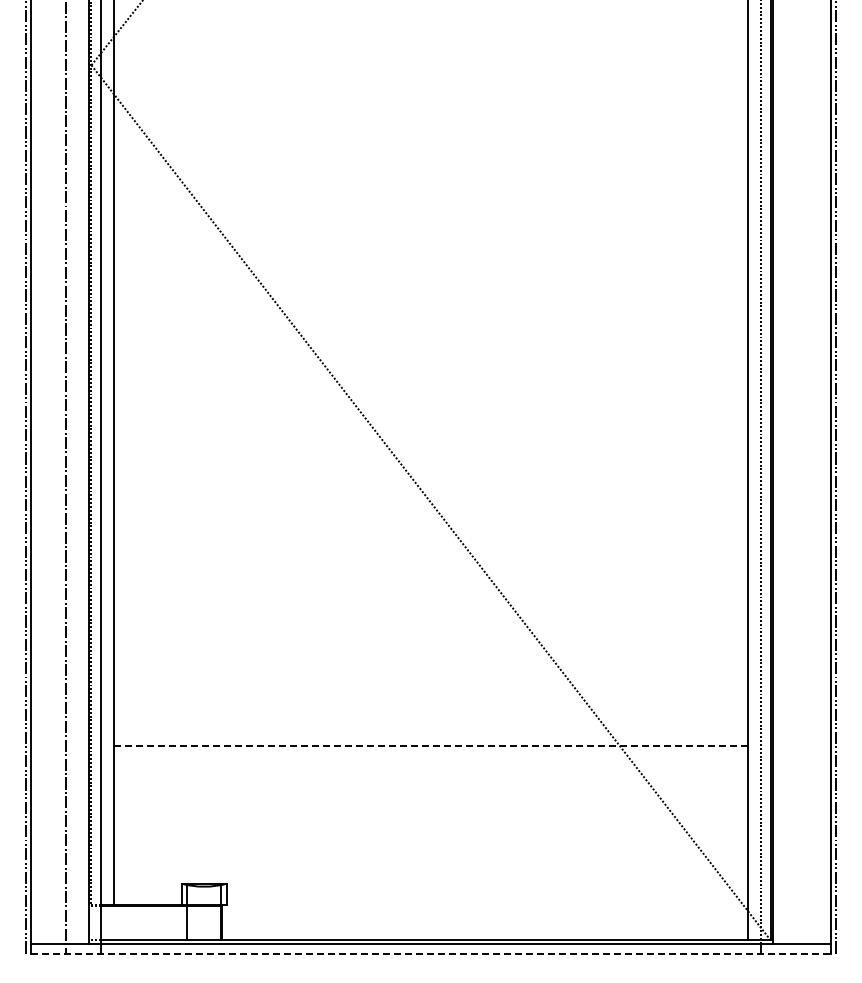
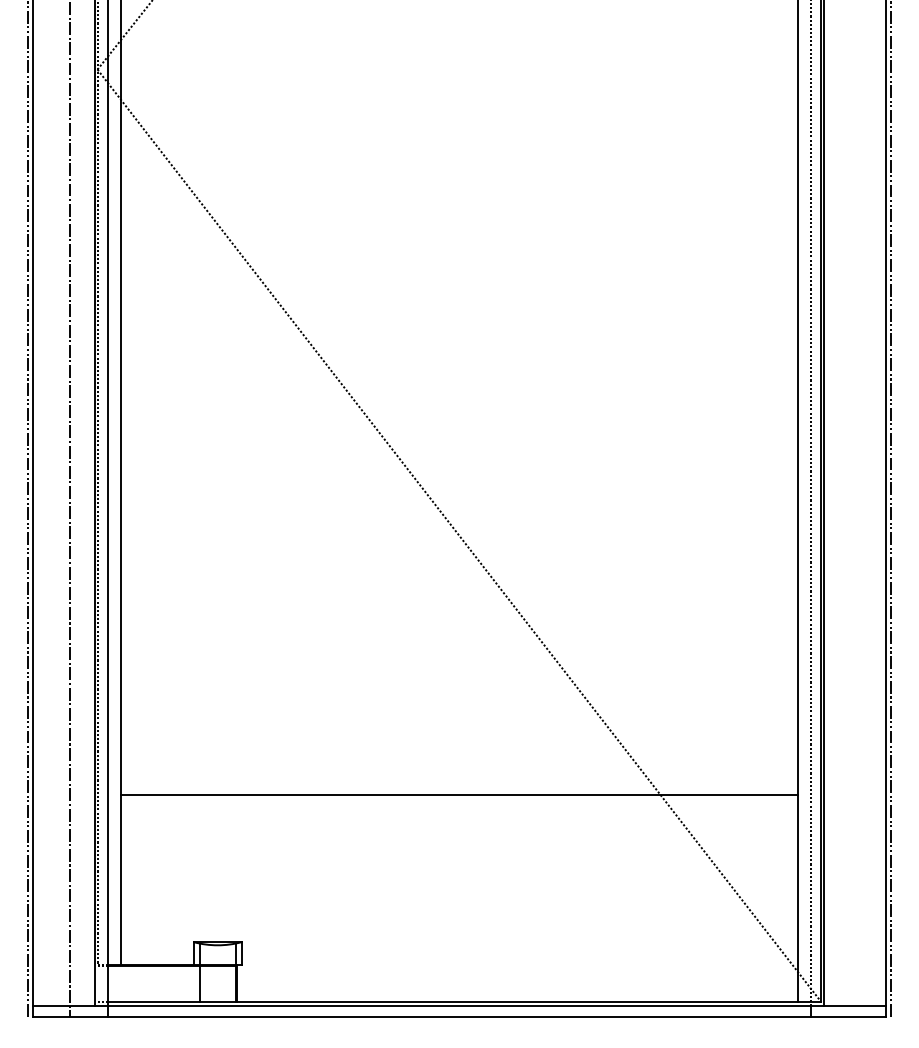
line: (431, 746) -> (460, 795), dashed -> solid
line: (431, 953) -> (460, 1016), dashed -> solid

